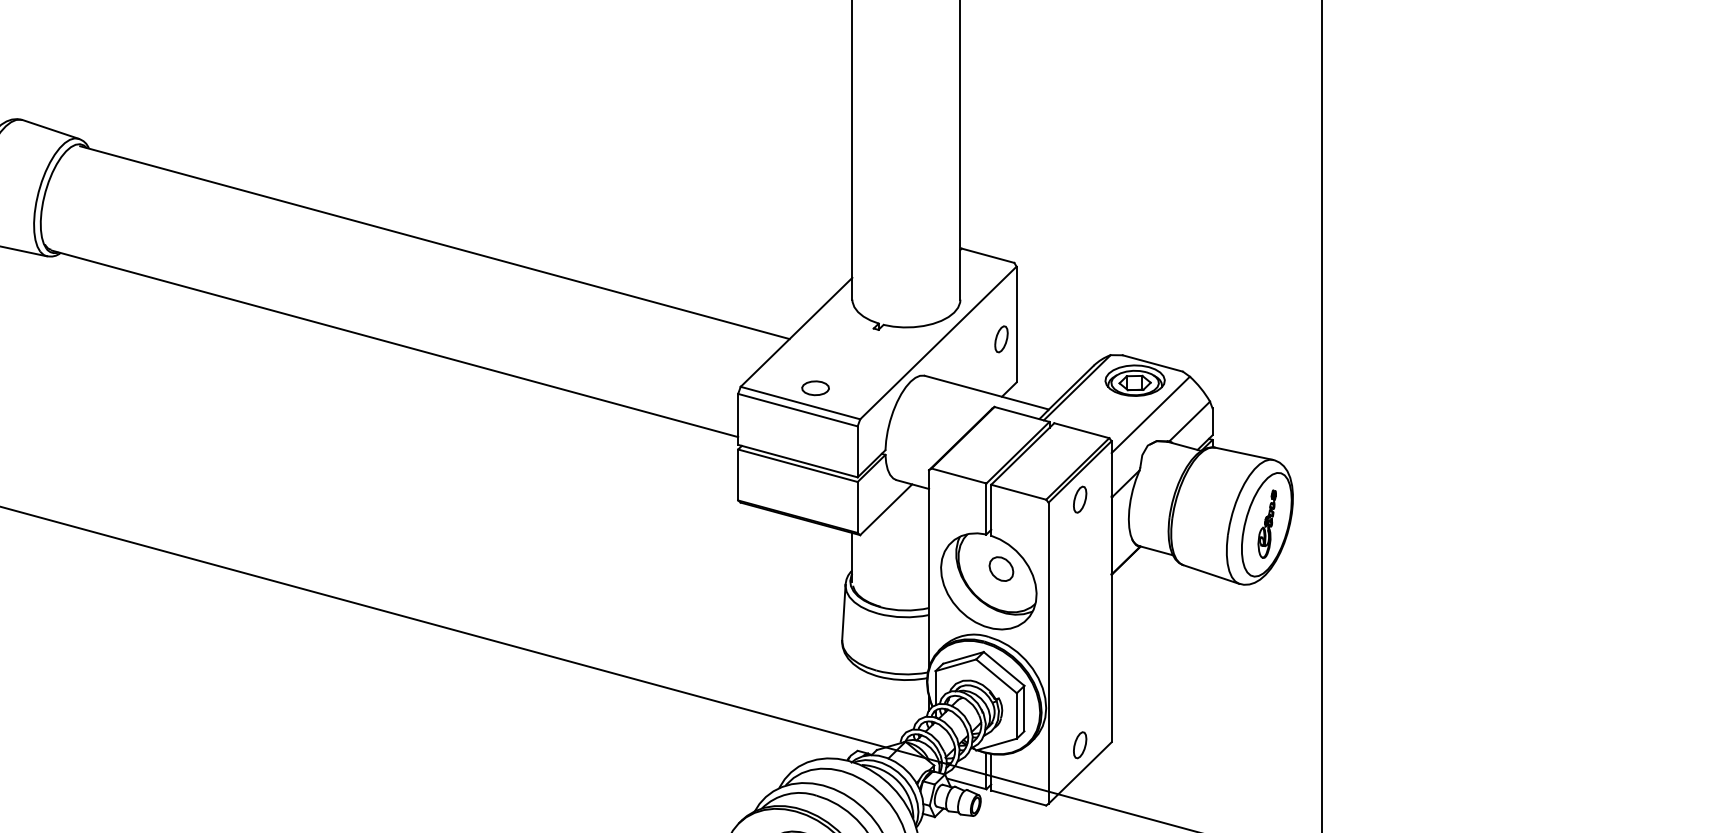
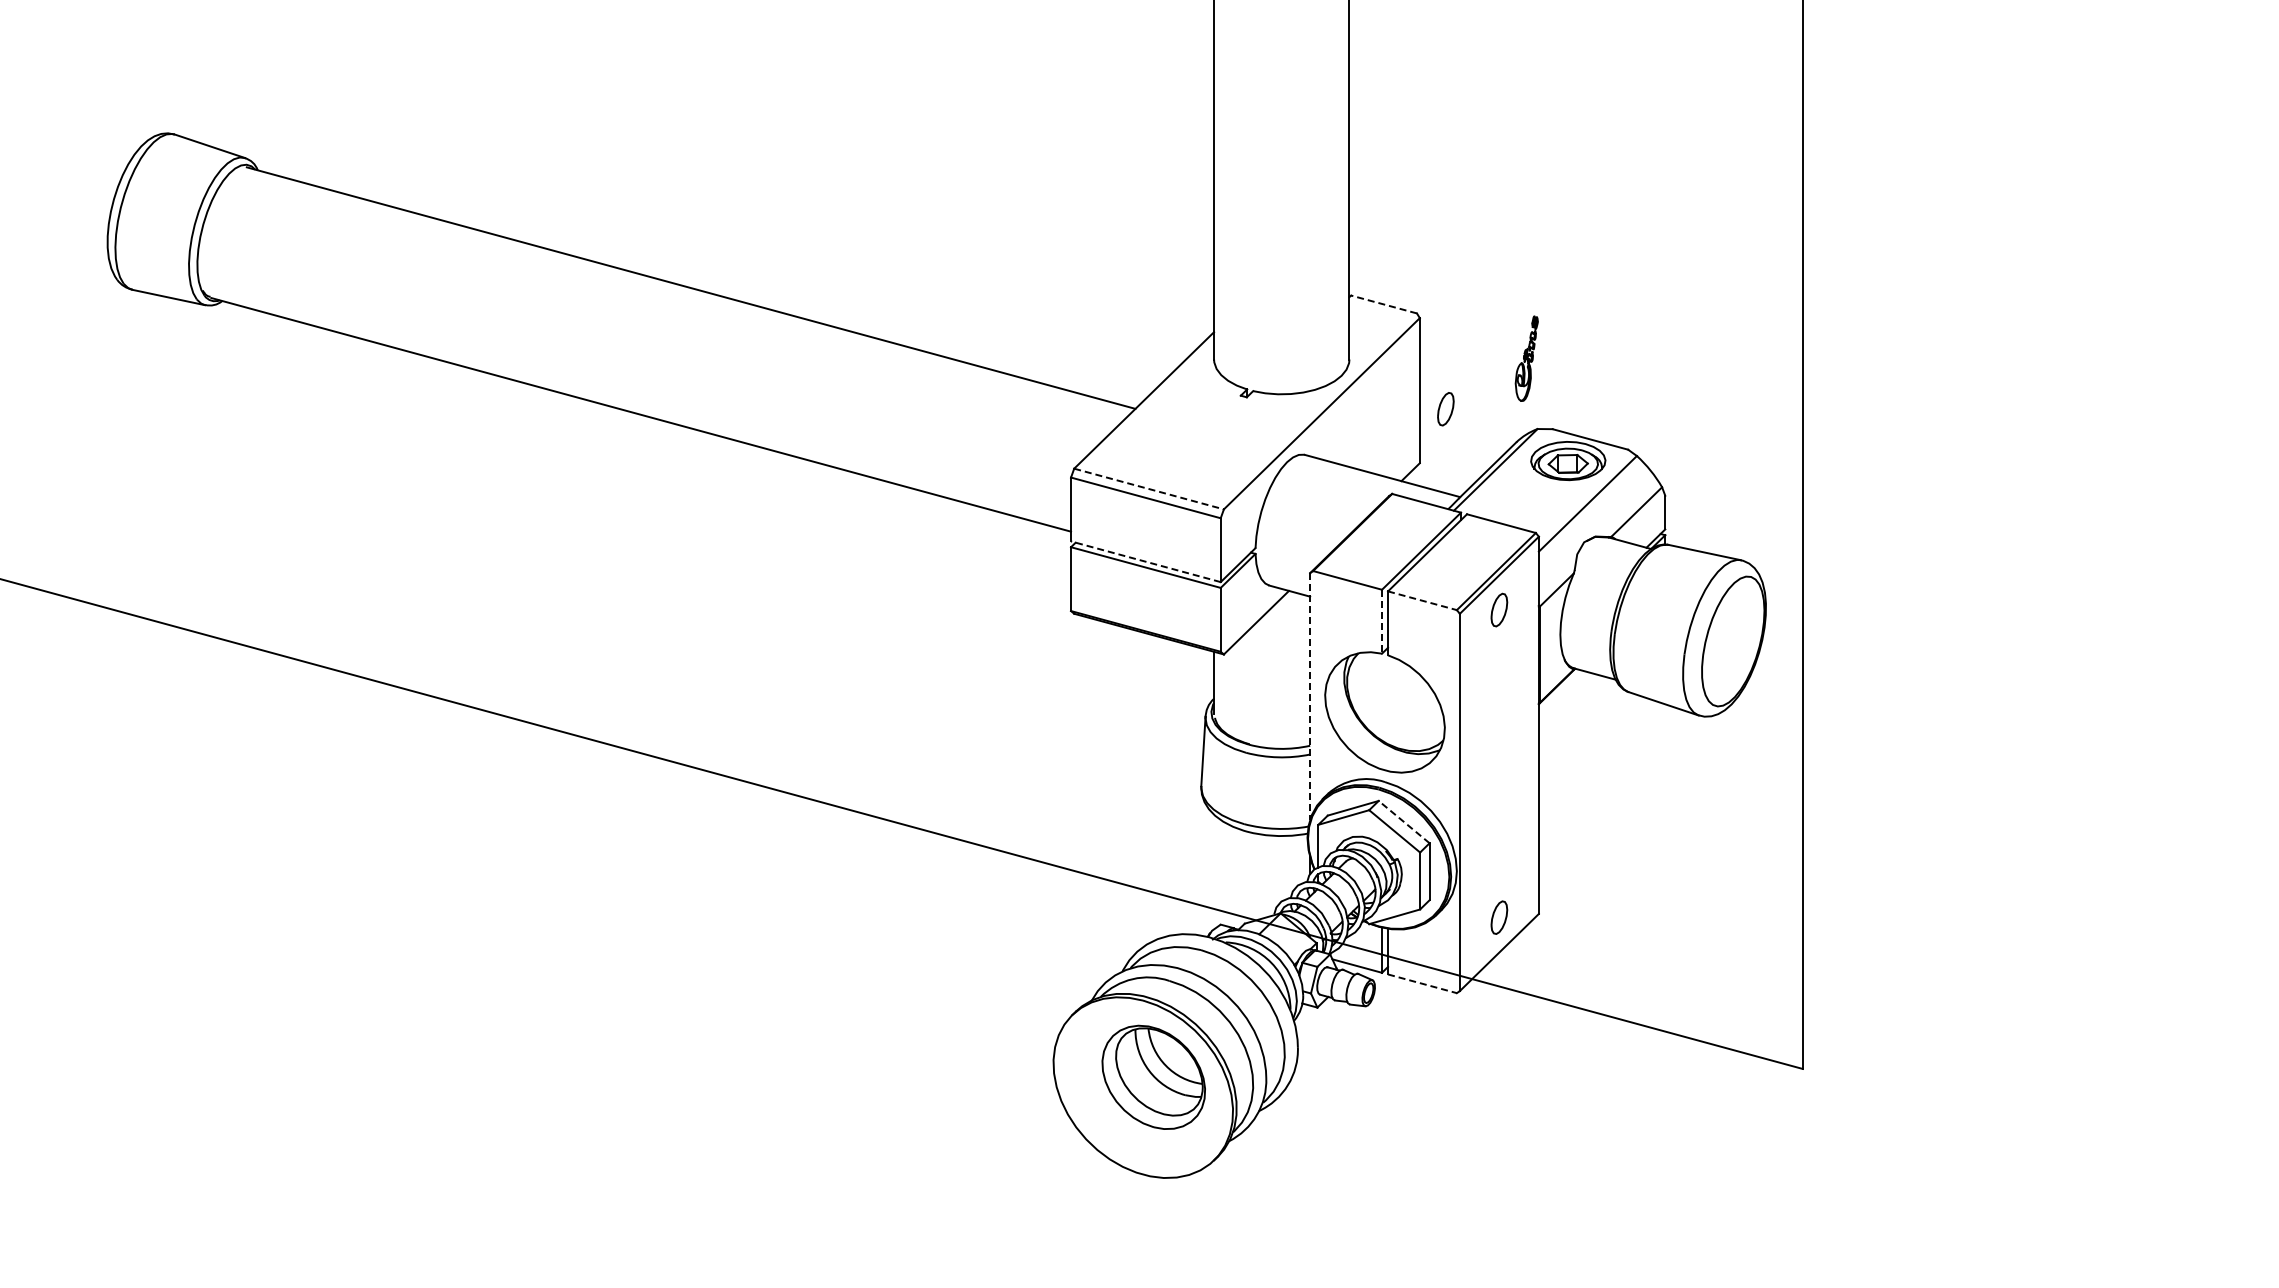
line: (987, 255) -> (1383, 304), solid -> dashed
part: (1001, 339) -> (1445, 409), moved
part: (815, 388) -> (1167, 470), removed
line: (800, 403) -> (1149, 489), solid -> dashed
line: (797, 460) -> (1145, 561), solid -> dashed
line: (1018, 492) -> (1422, 600), solid -> dashed
line: (986, 508) -> (1382, 621), solid -> dashed
part: (1267, 523) -> (1526, 358), moved
line: (929, 568) -> (1310, 696), solid -> dashed
part: (1001, 568) -> (1400, 696), removed
line: (1003, 668) -> (1403, 821), solid -> dashed
line: (1018, 797) -> (1422, 983), solid -> dashed

